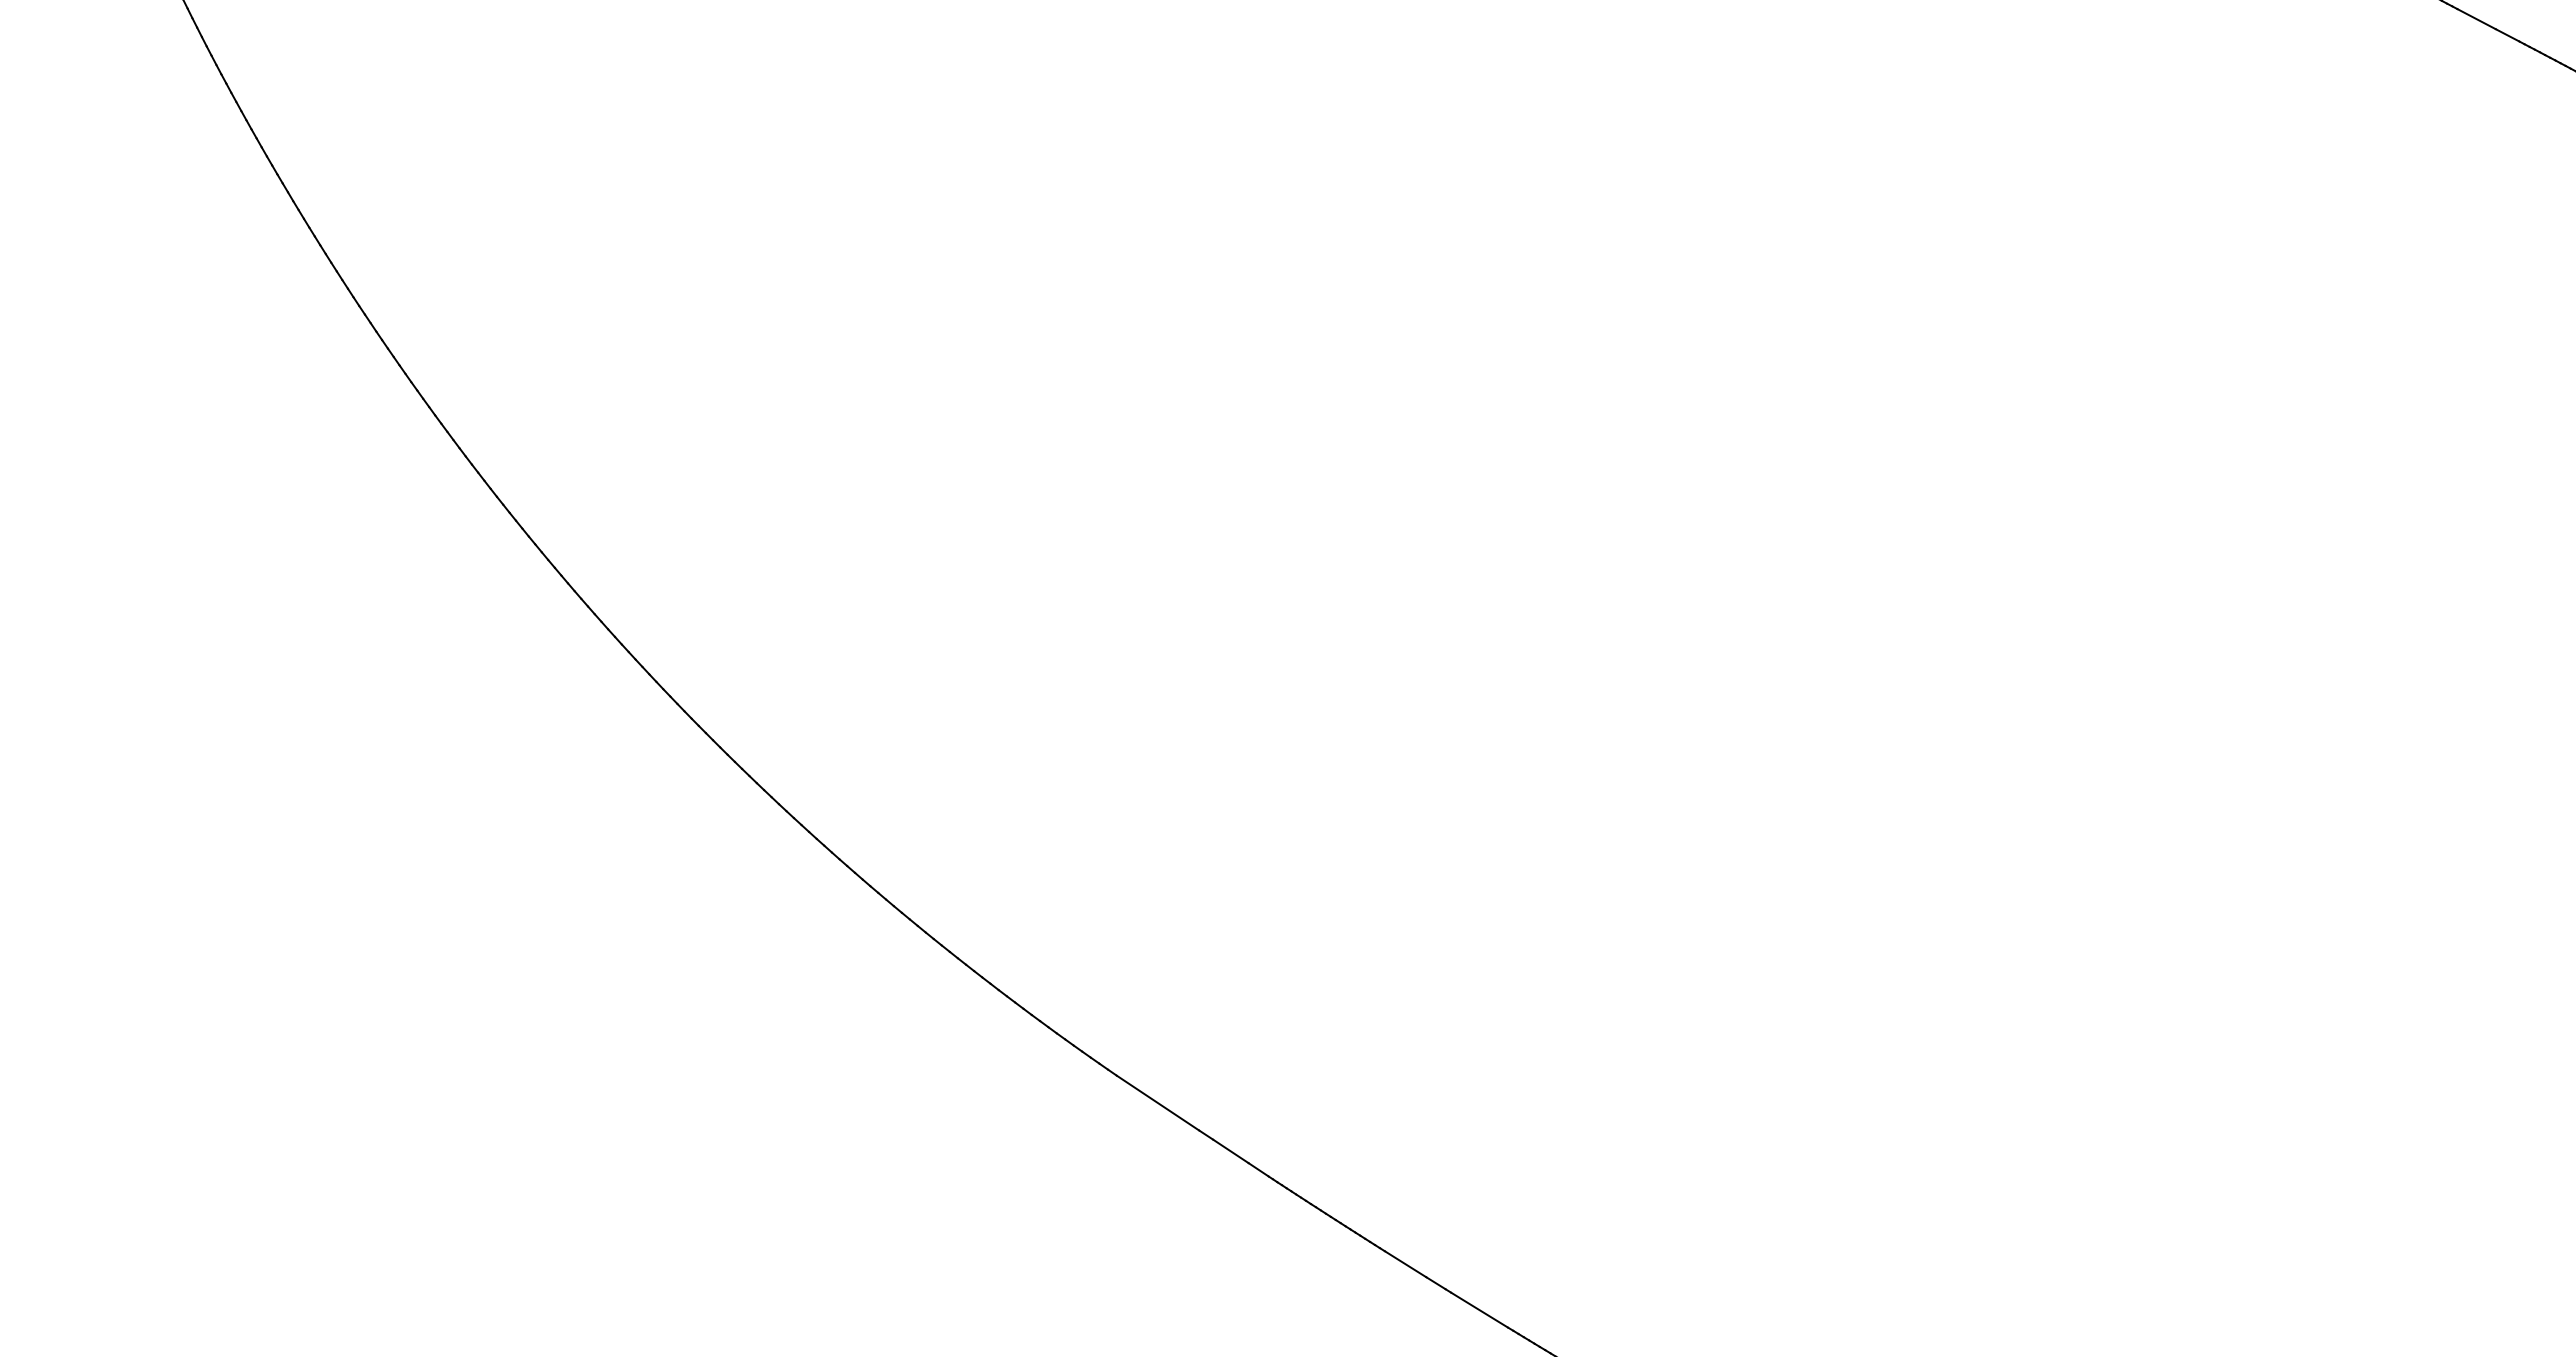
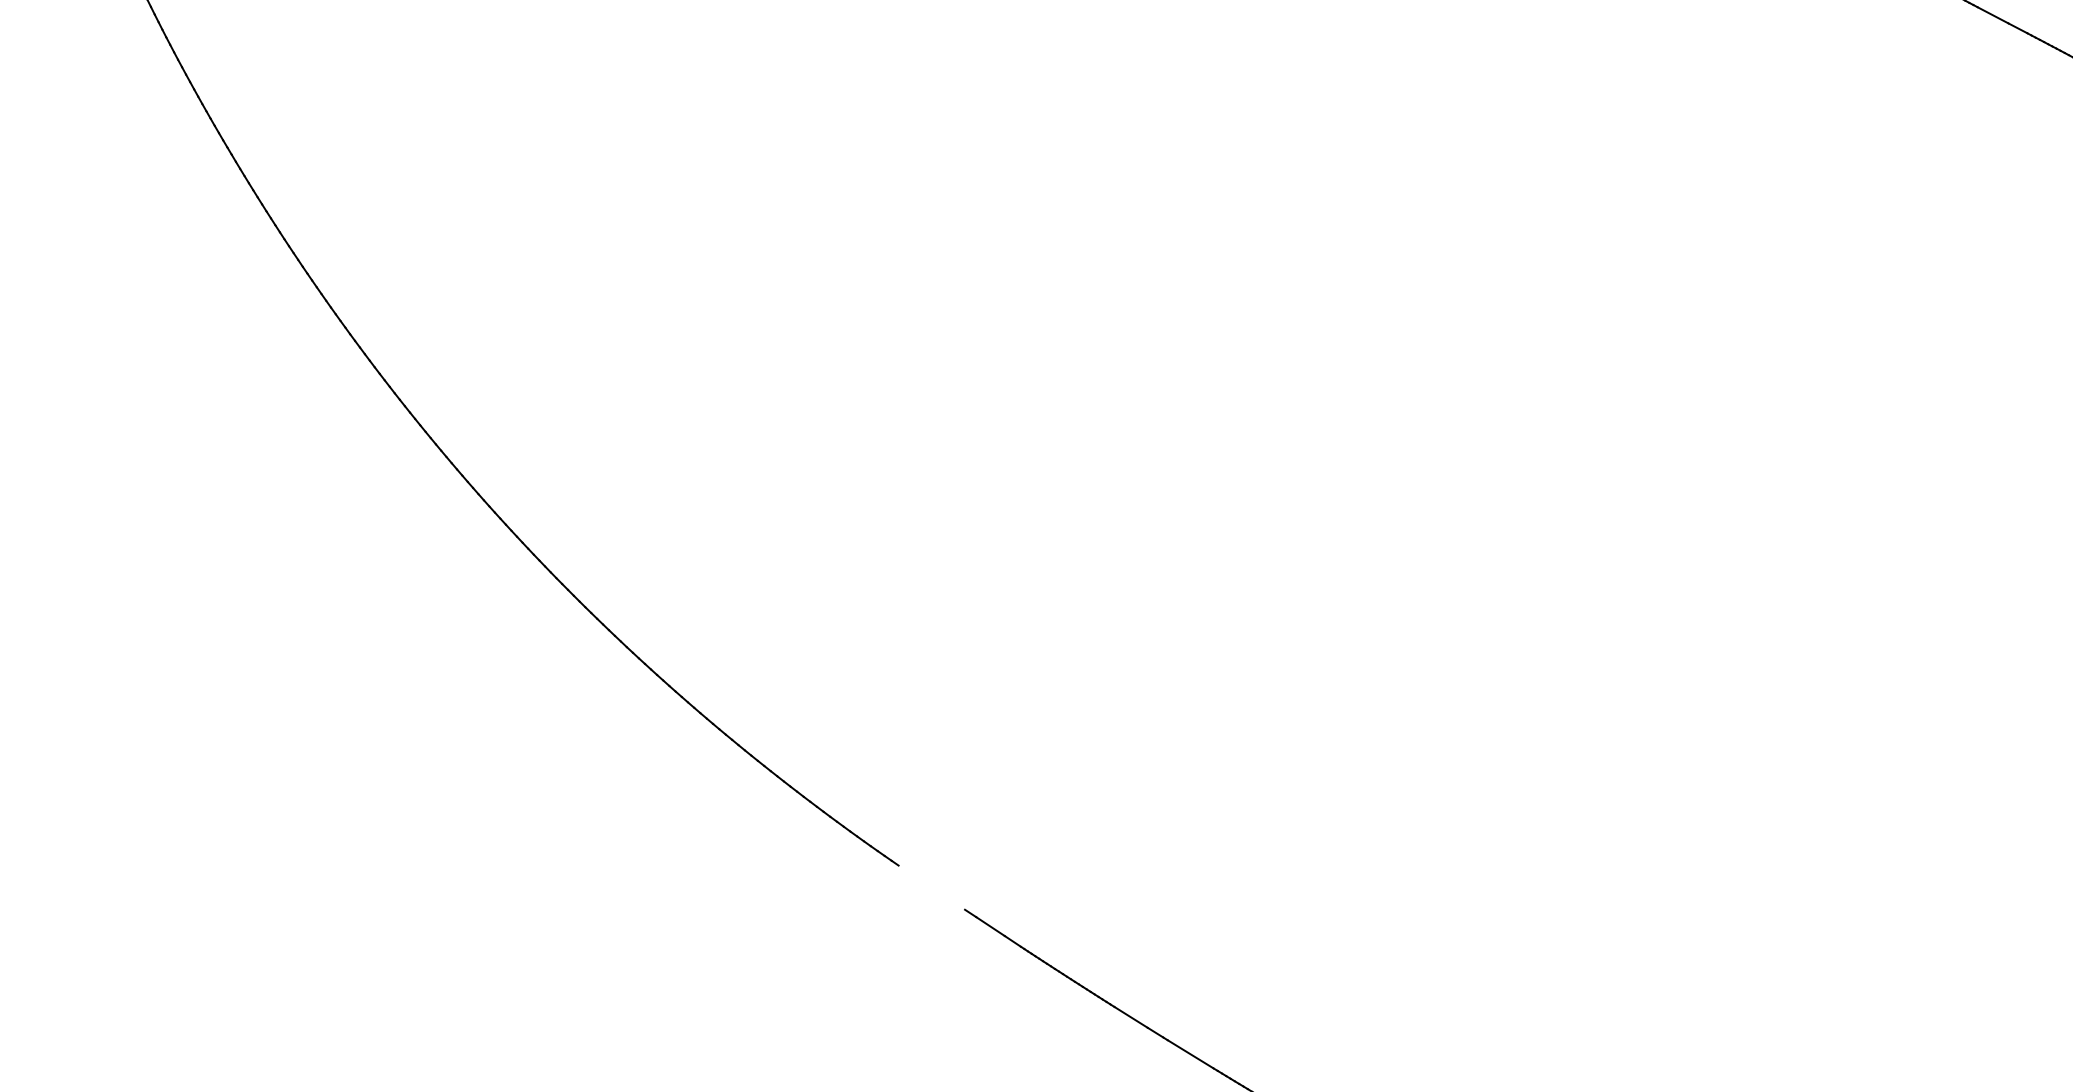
line: (1157, 1102) -> (931, 887), removed

